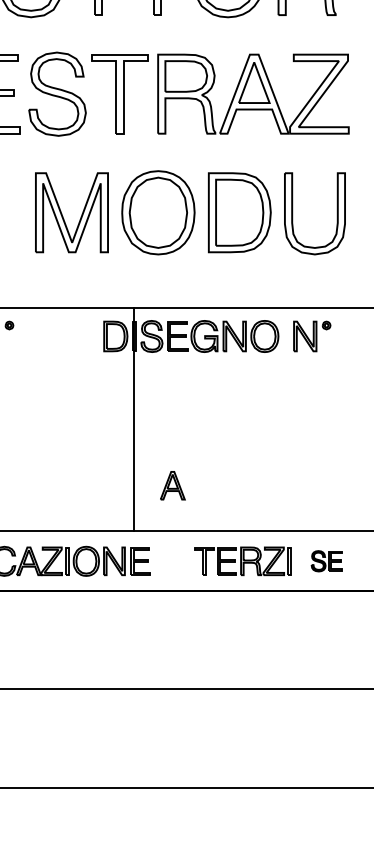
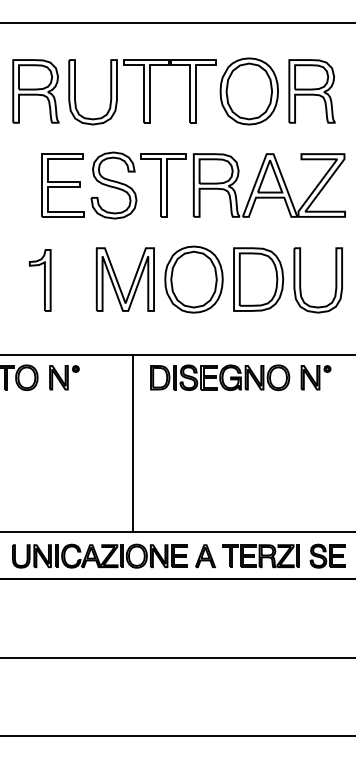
line: (133, 419) -> (132, 443), moved
part: (172, 486) -> (205, 556), moved
part: (326, 560) -> (327, 555), size x1.43

